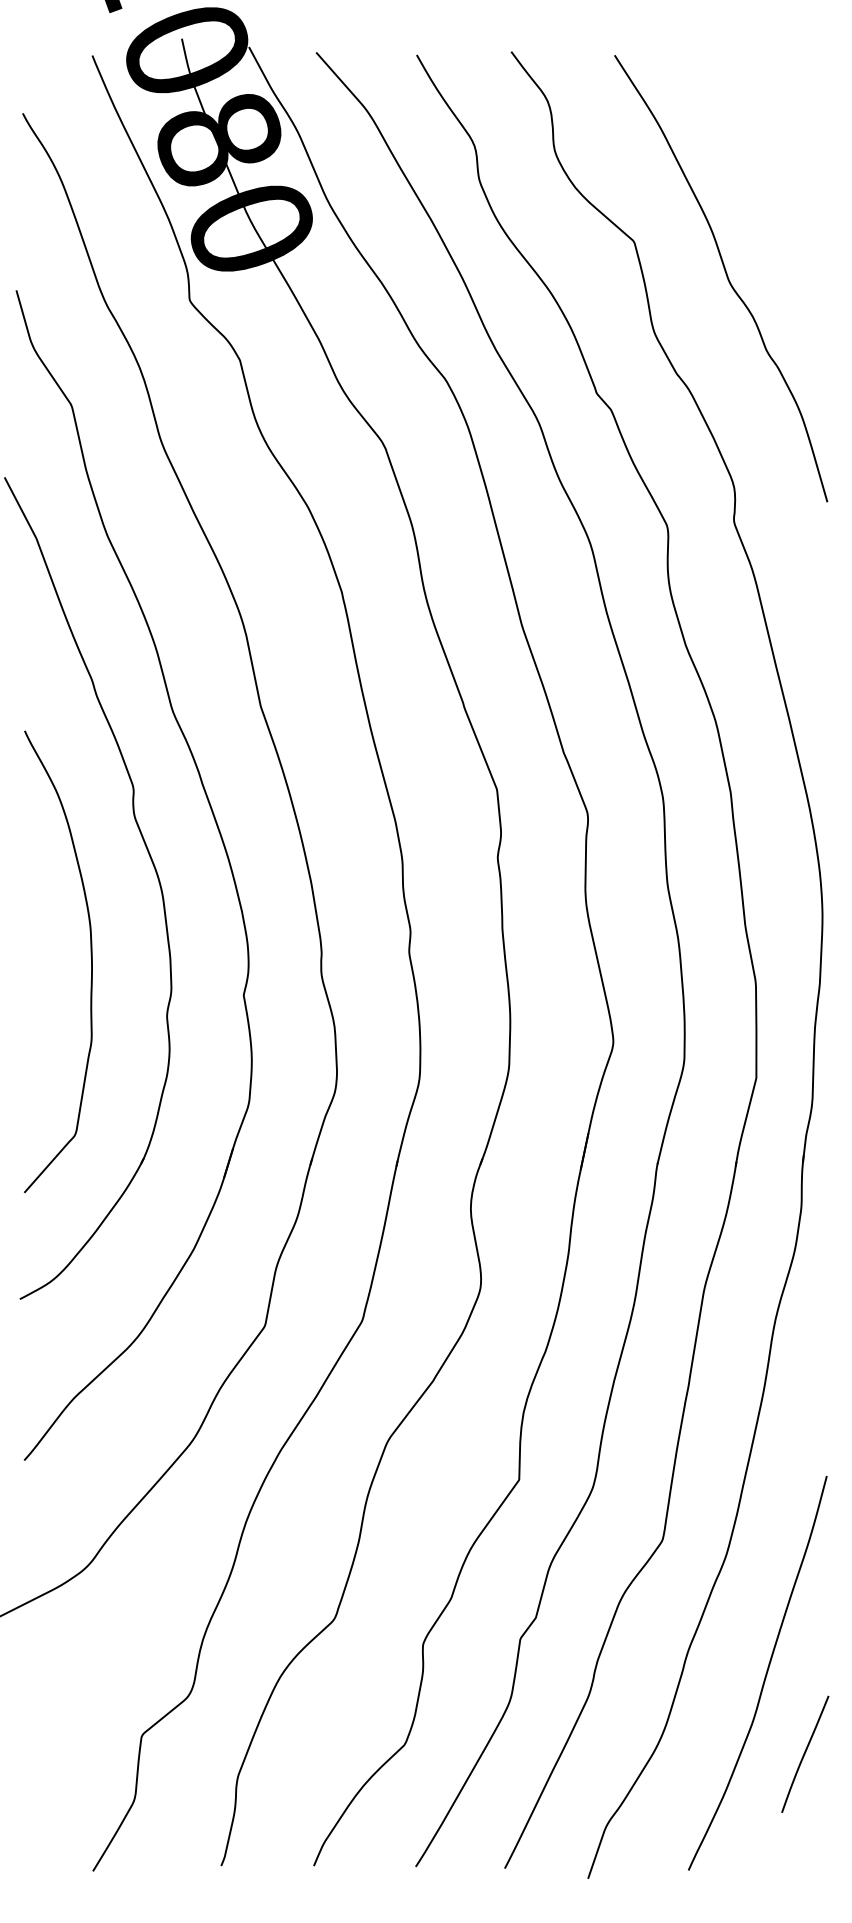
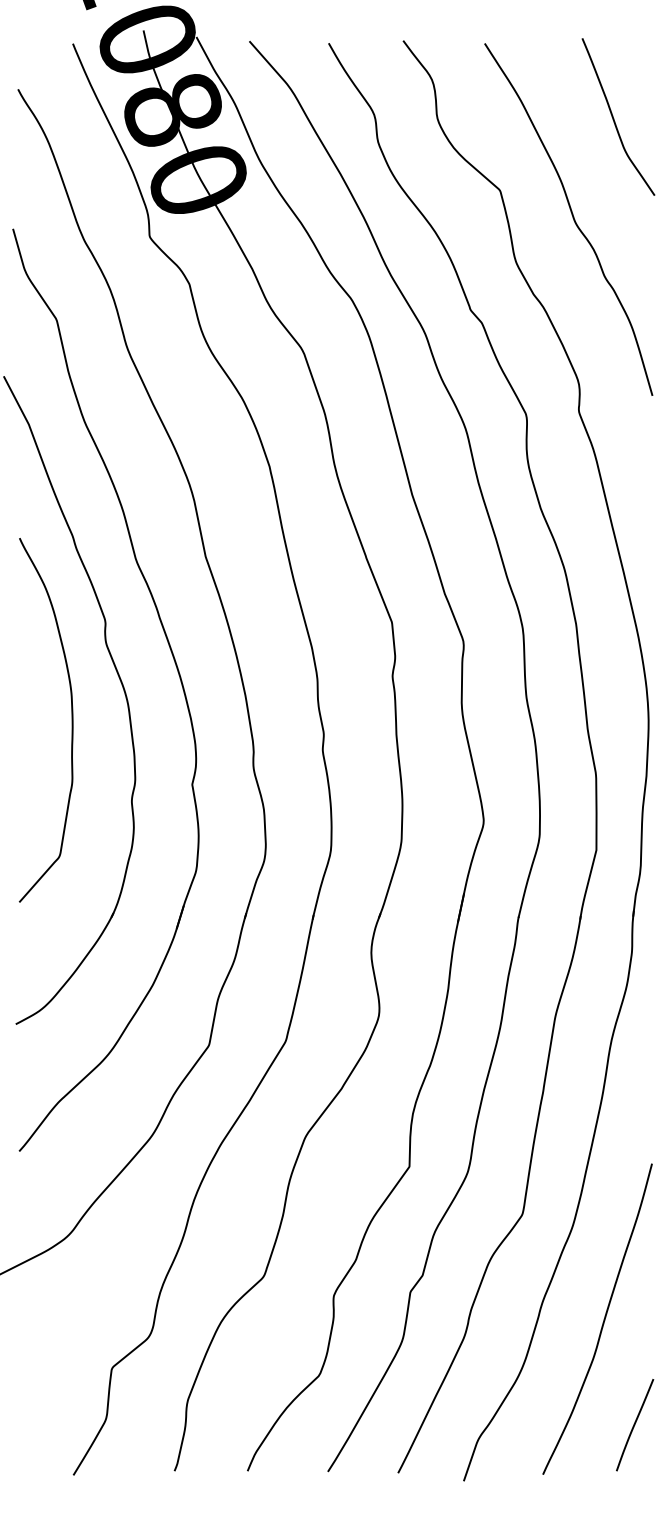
curve: (779, 150) -> (614, 118), added
curve: (90, 962) -> (71, 720), moved
curve: (805, 1754) -> (635, 1425), moved

